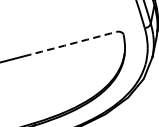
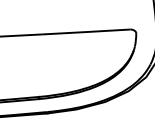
arc: (70, 44) -> (86, 32), dashed -> solid

